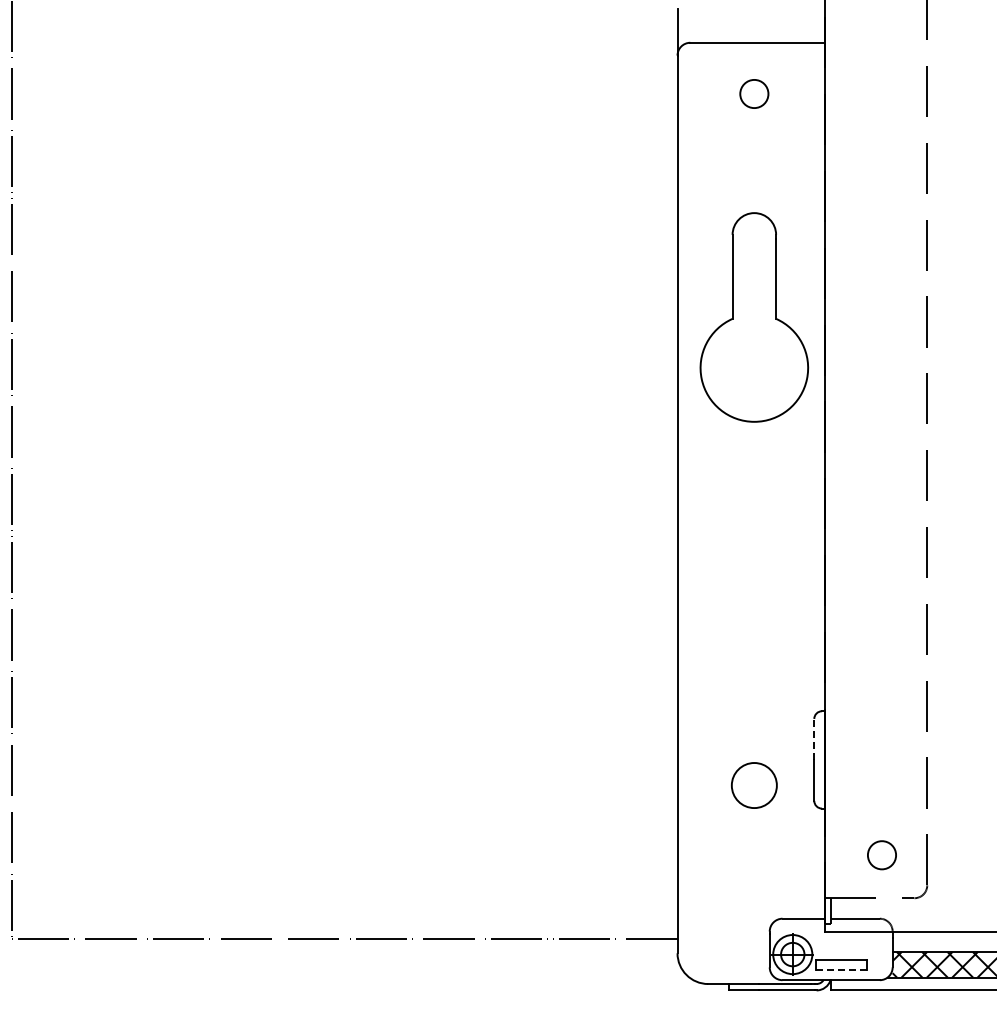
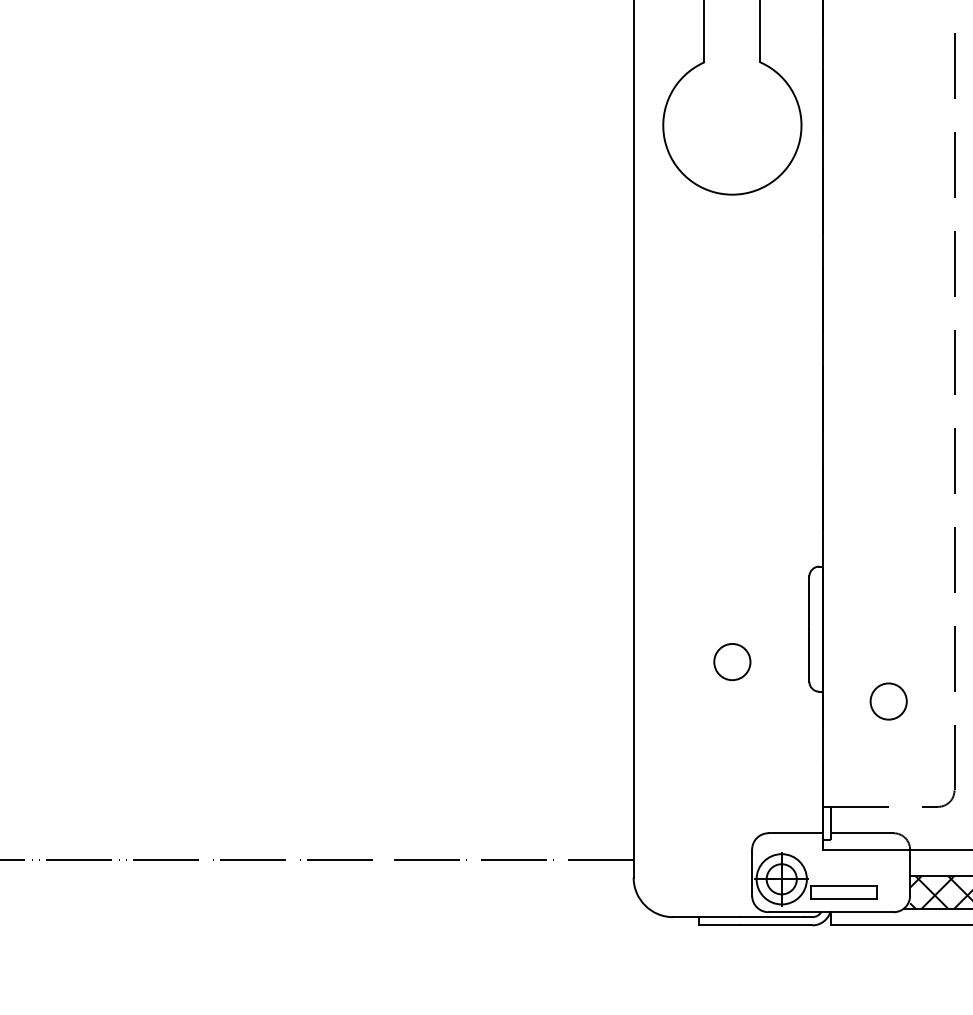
line: (814, 738) -> (809, 601), dashed -> solid
circle: (754, 785) -> (732, 662), size x0.62
circle: (881, 855) -> (888, 701), moved
line: (841, 969) -> (844, 898), dashed -> solid

